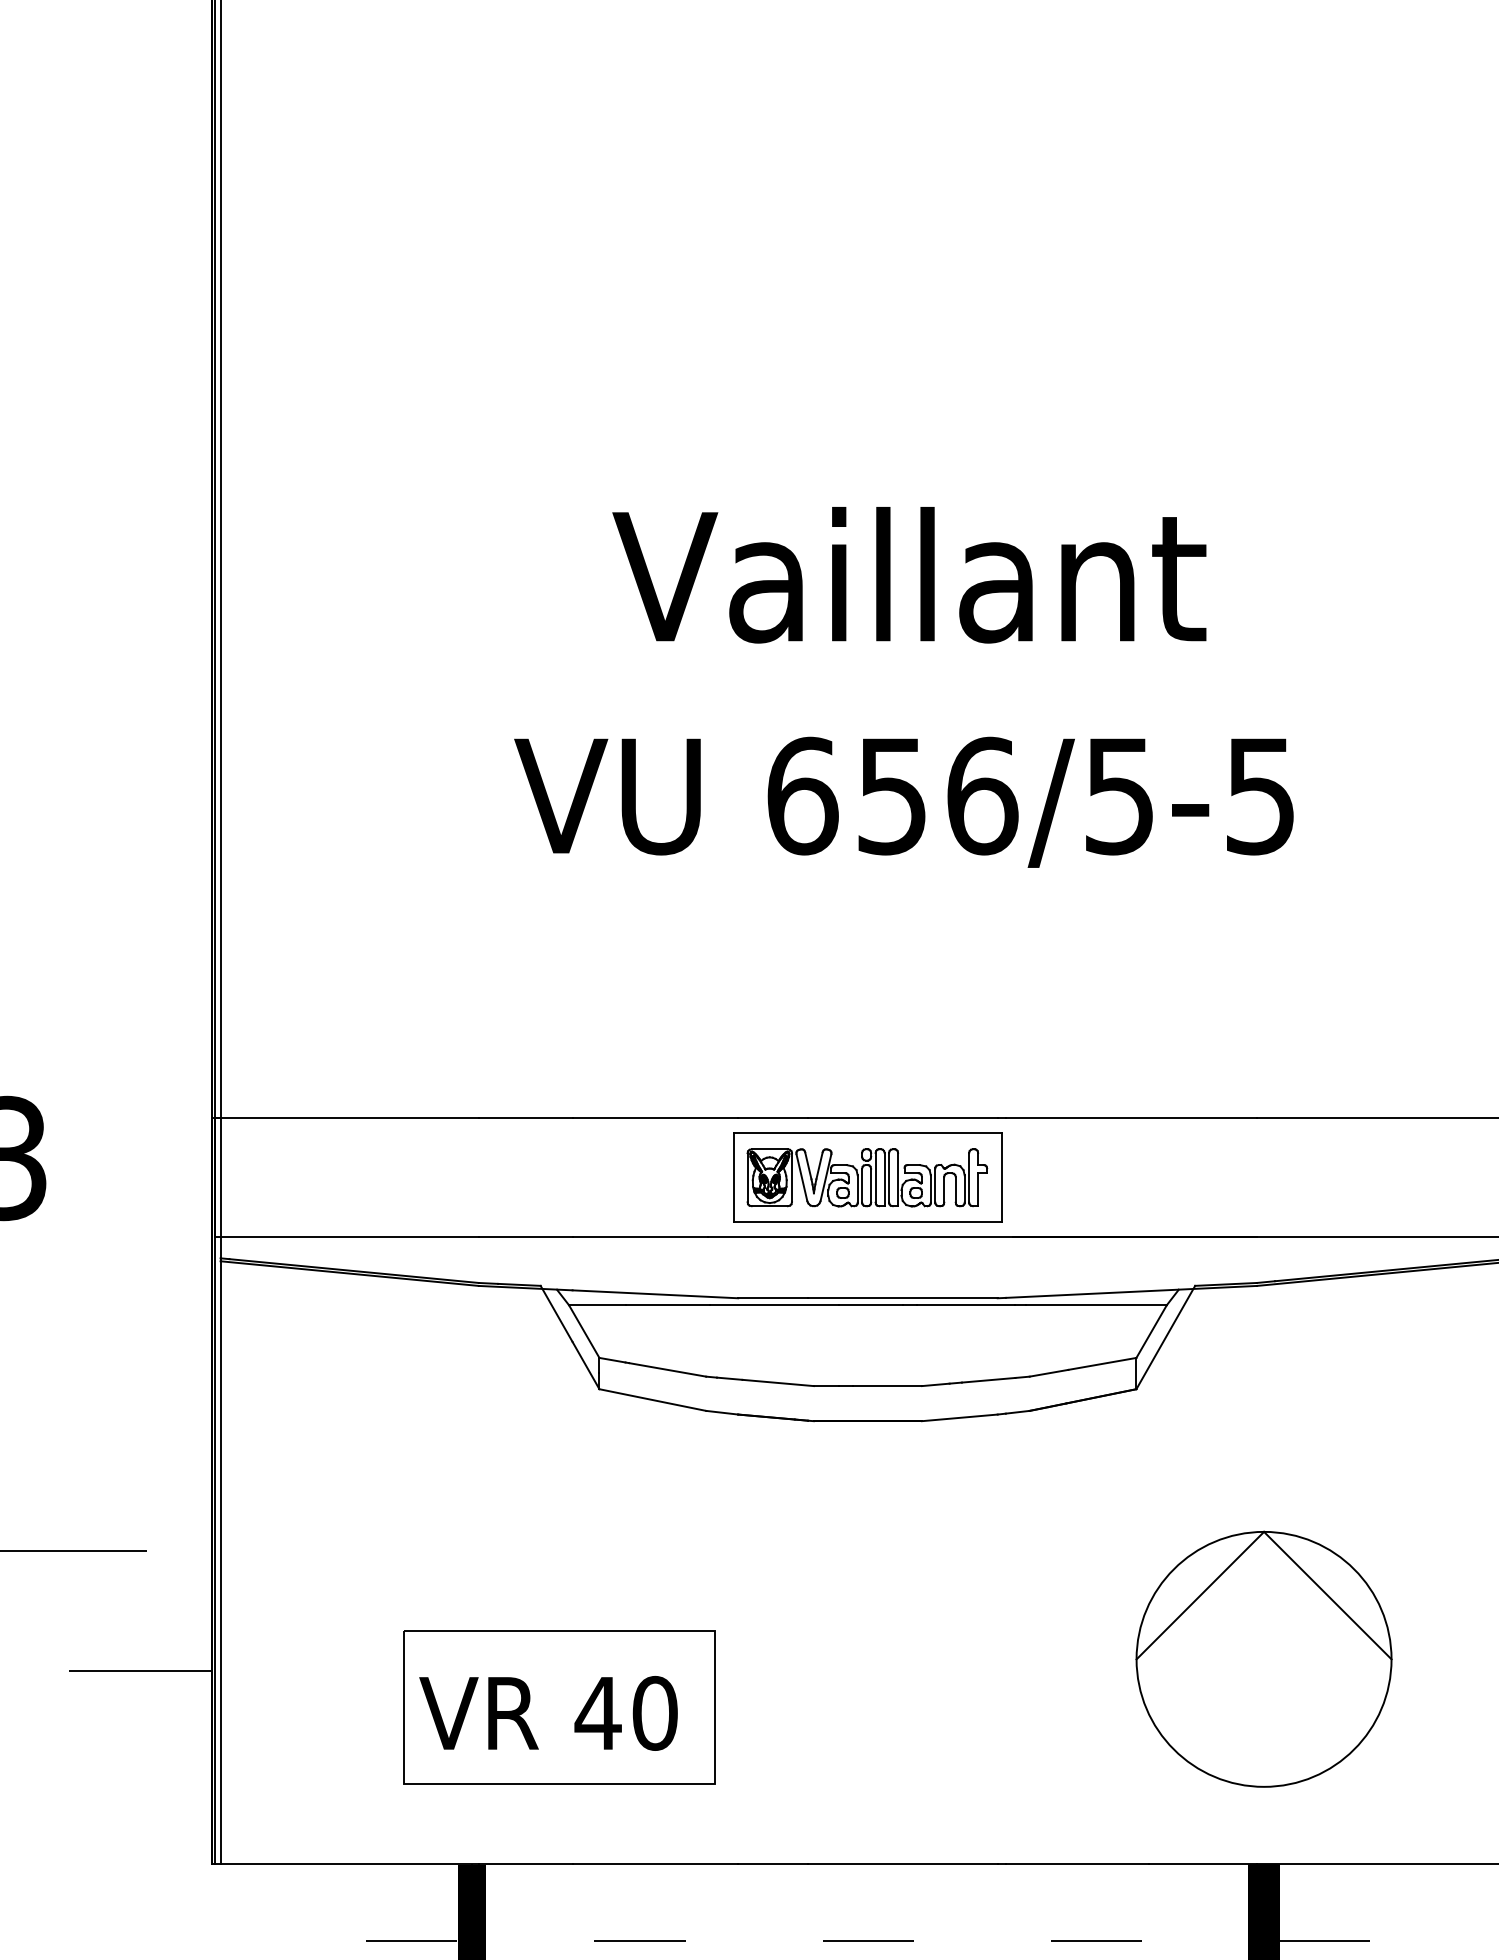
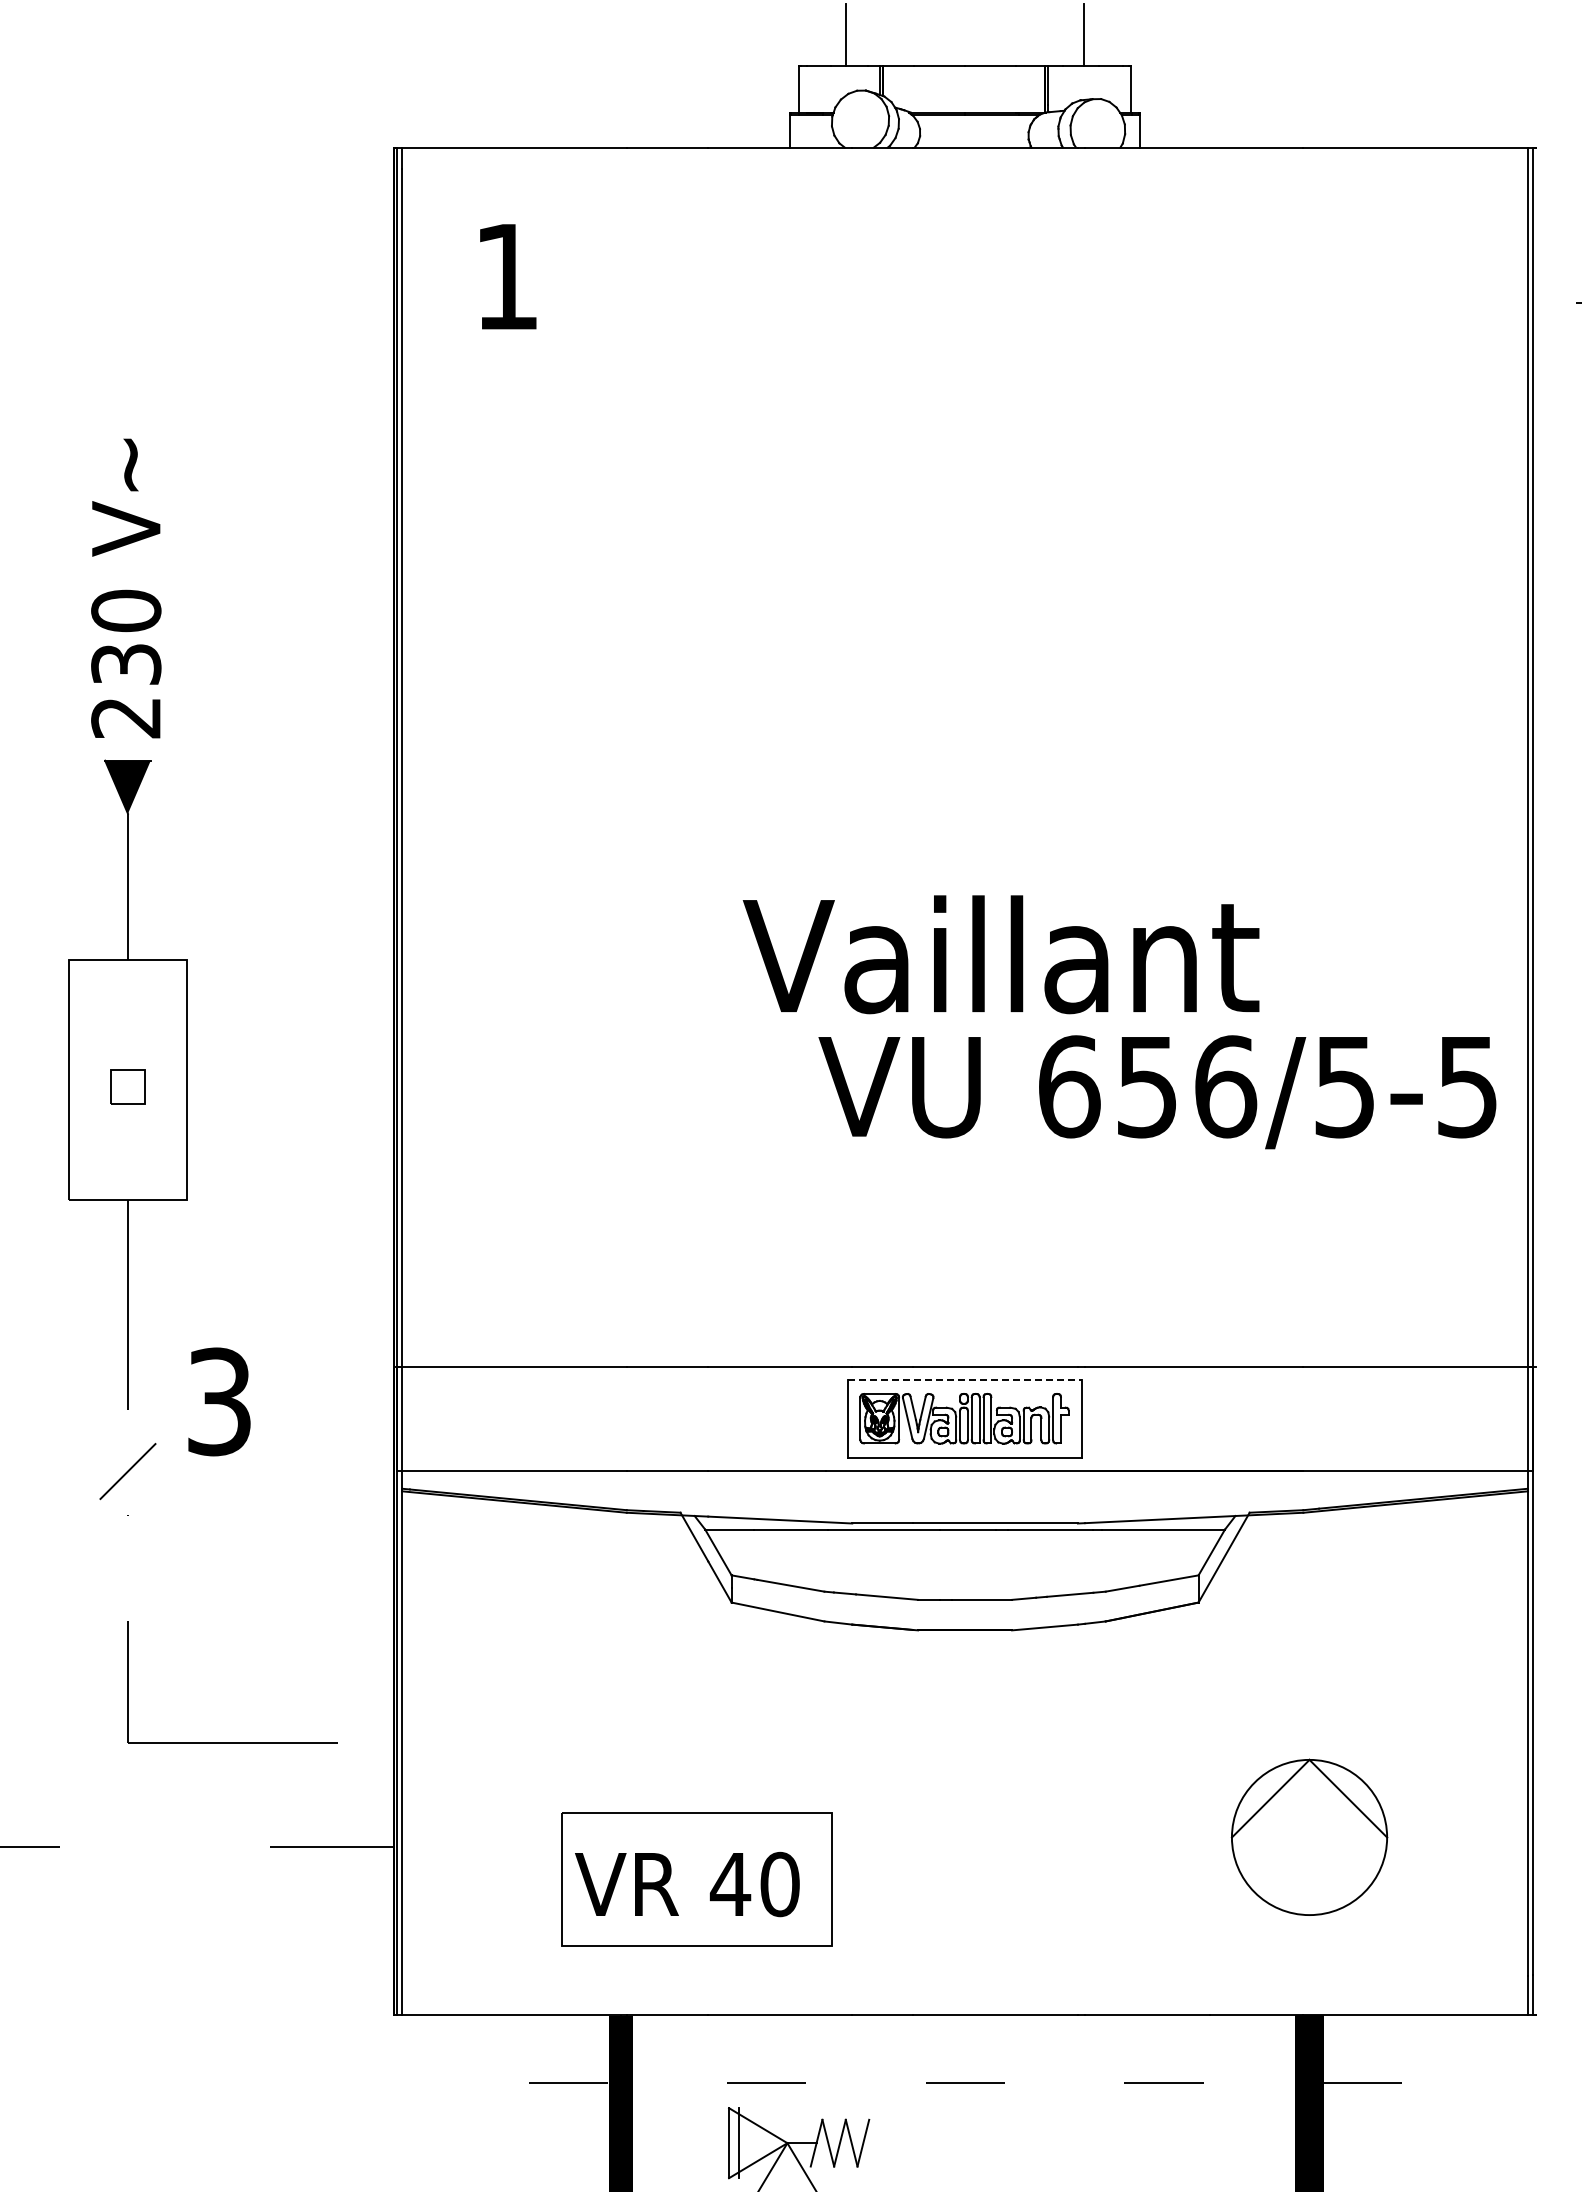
text: (908, 574) -> (1000, 954), moved
text: (904, 802) -> (1157, 1092), moved
line: (868, 1132) -> (965, 1379), solid -> dashed
part: (1263, 1659) -> (1309, 1837), size x0.7

